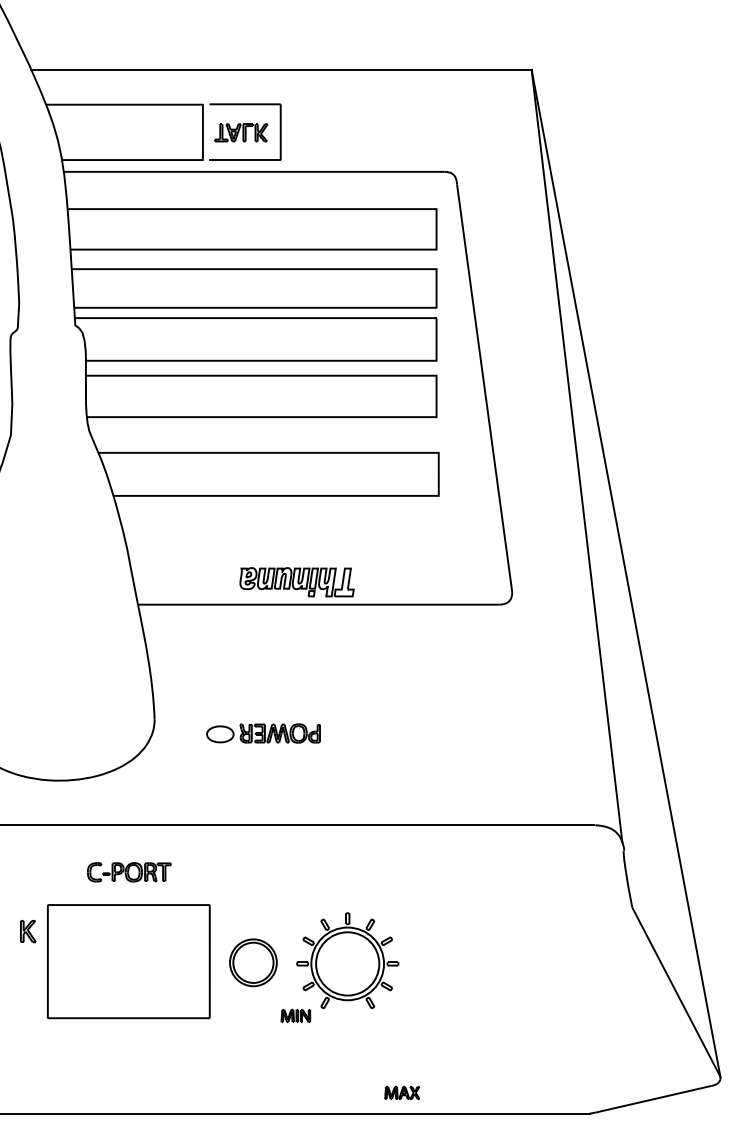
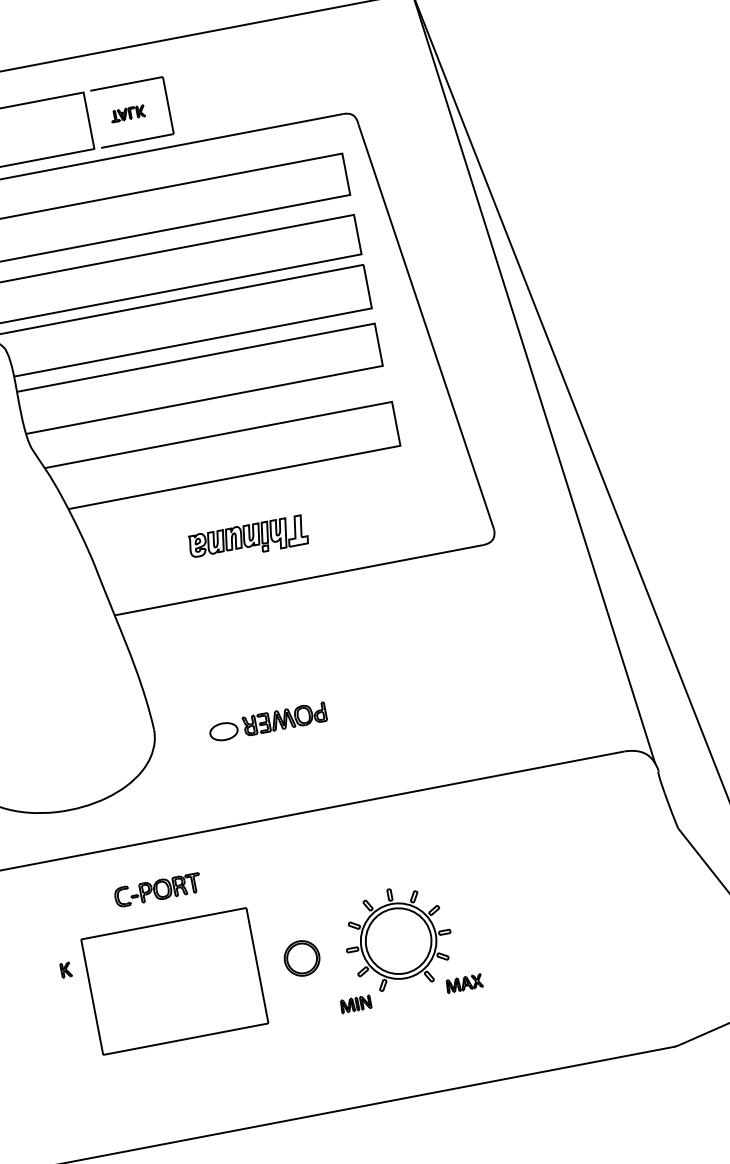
part: (240, 132) -> (127, 113), size x0.62
part: (296, 582) -> (247, 540), moved
part: (27, 930) -> (65, 969), size x0.62
part: (252, 962) -> (301, 958), size x0.71
part: (402, 1092) -> (464, 983), moved

